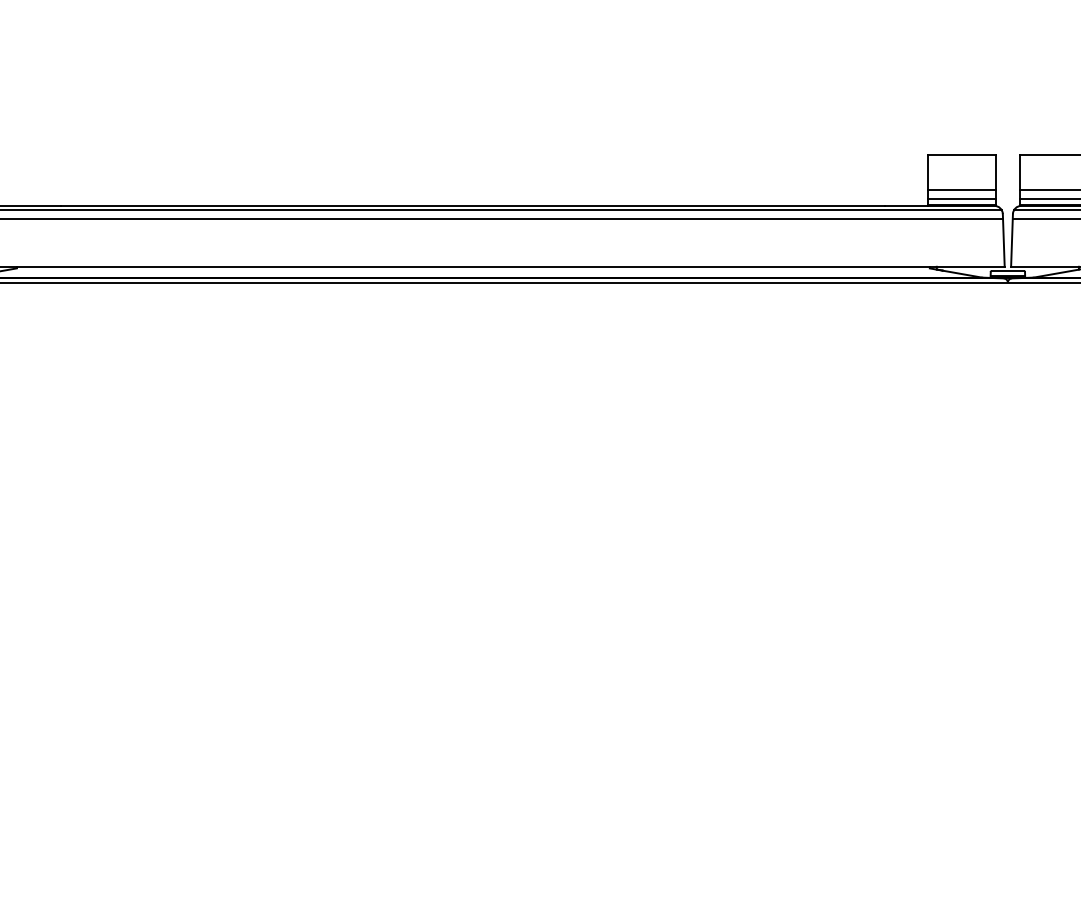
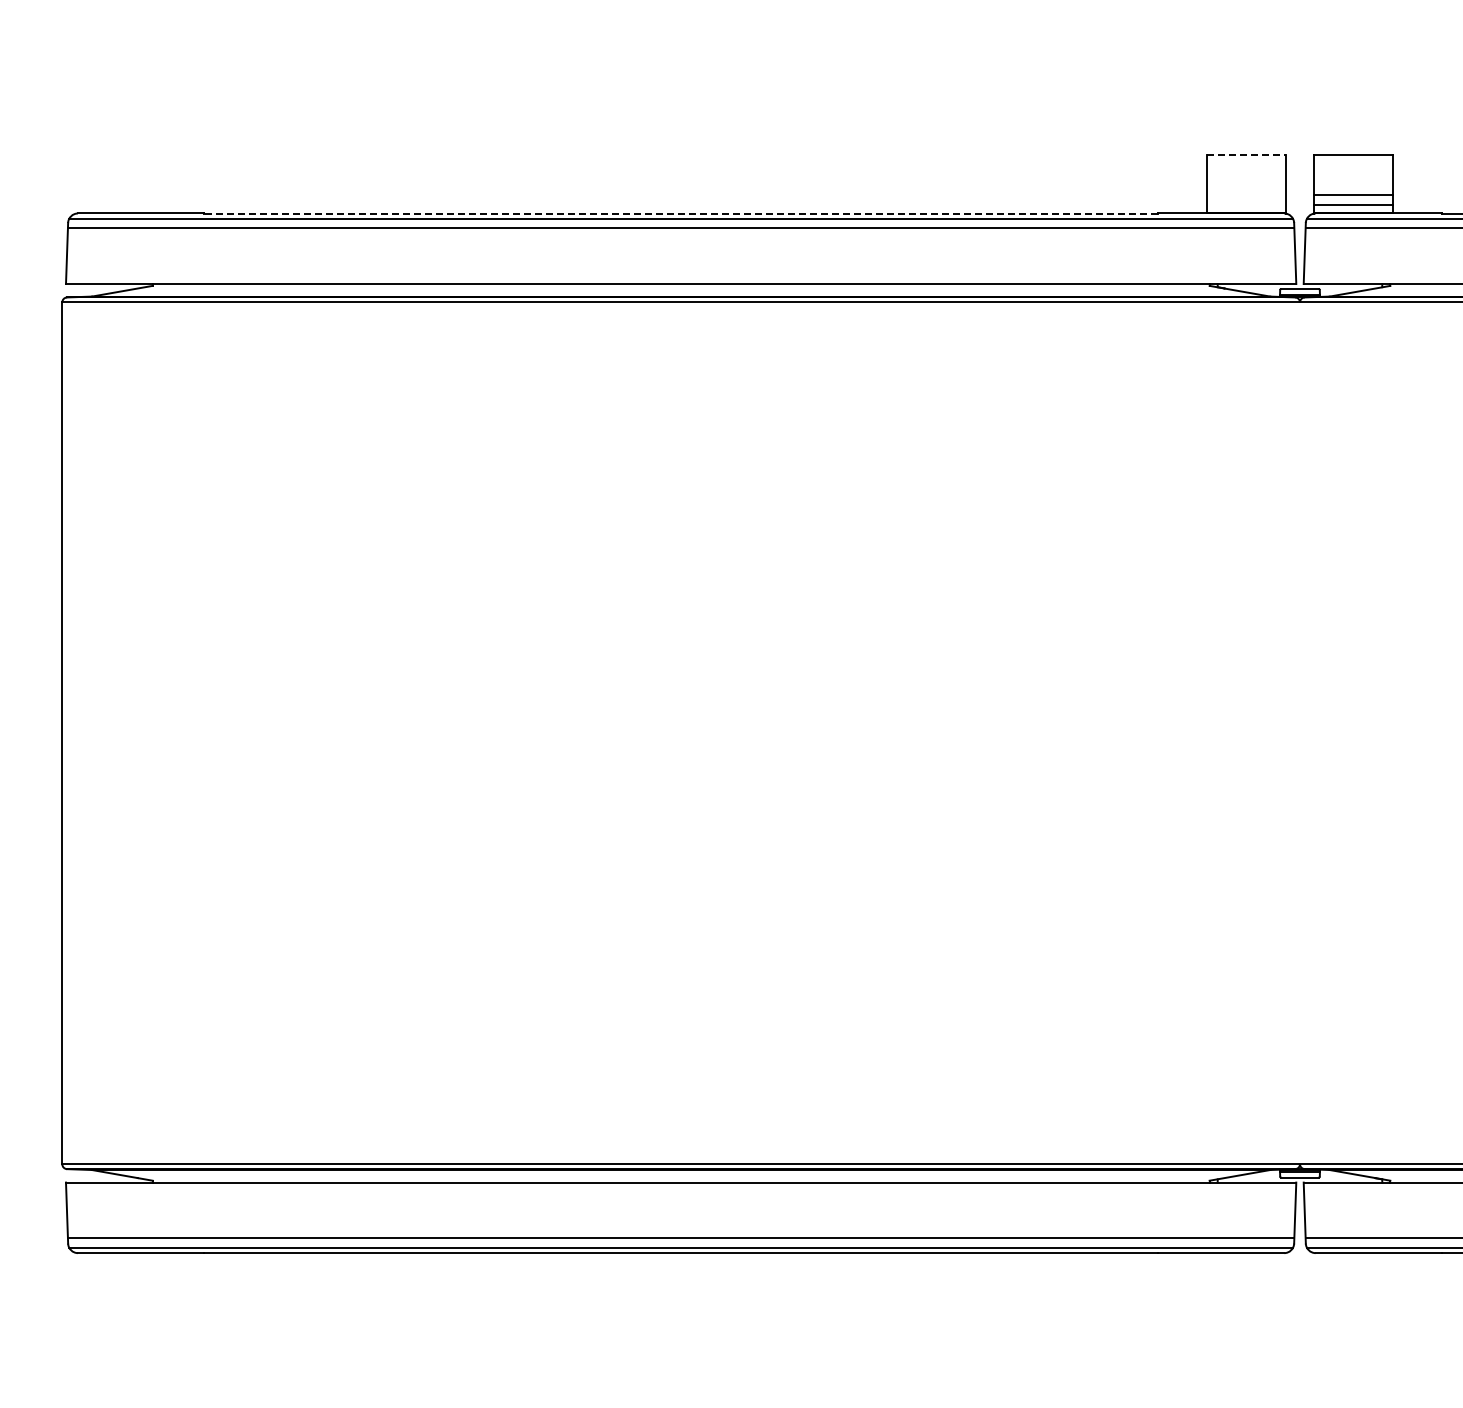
line: (961, 154) -> (1246, 154), solid -> dashed
line: (961, 190) -> (1246, 195), removed
line: (961, 198) -> (1246, 205), removed
line: (472, 205) -> (680, 213), solid -> dashed

